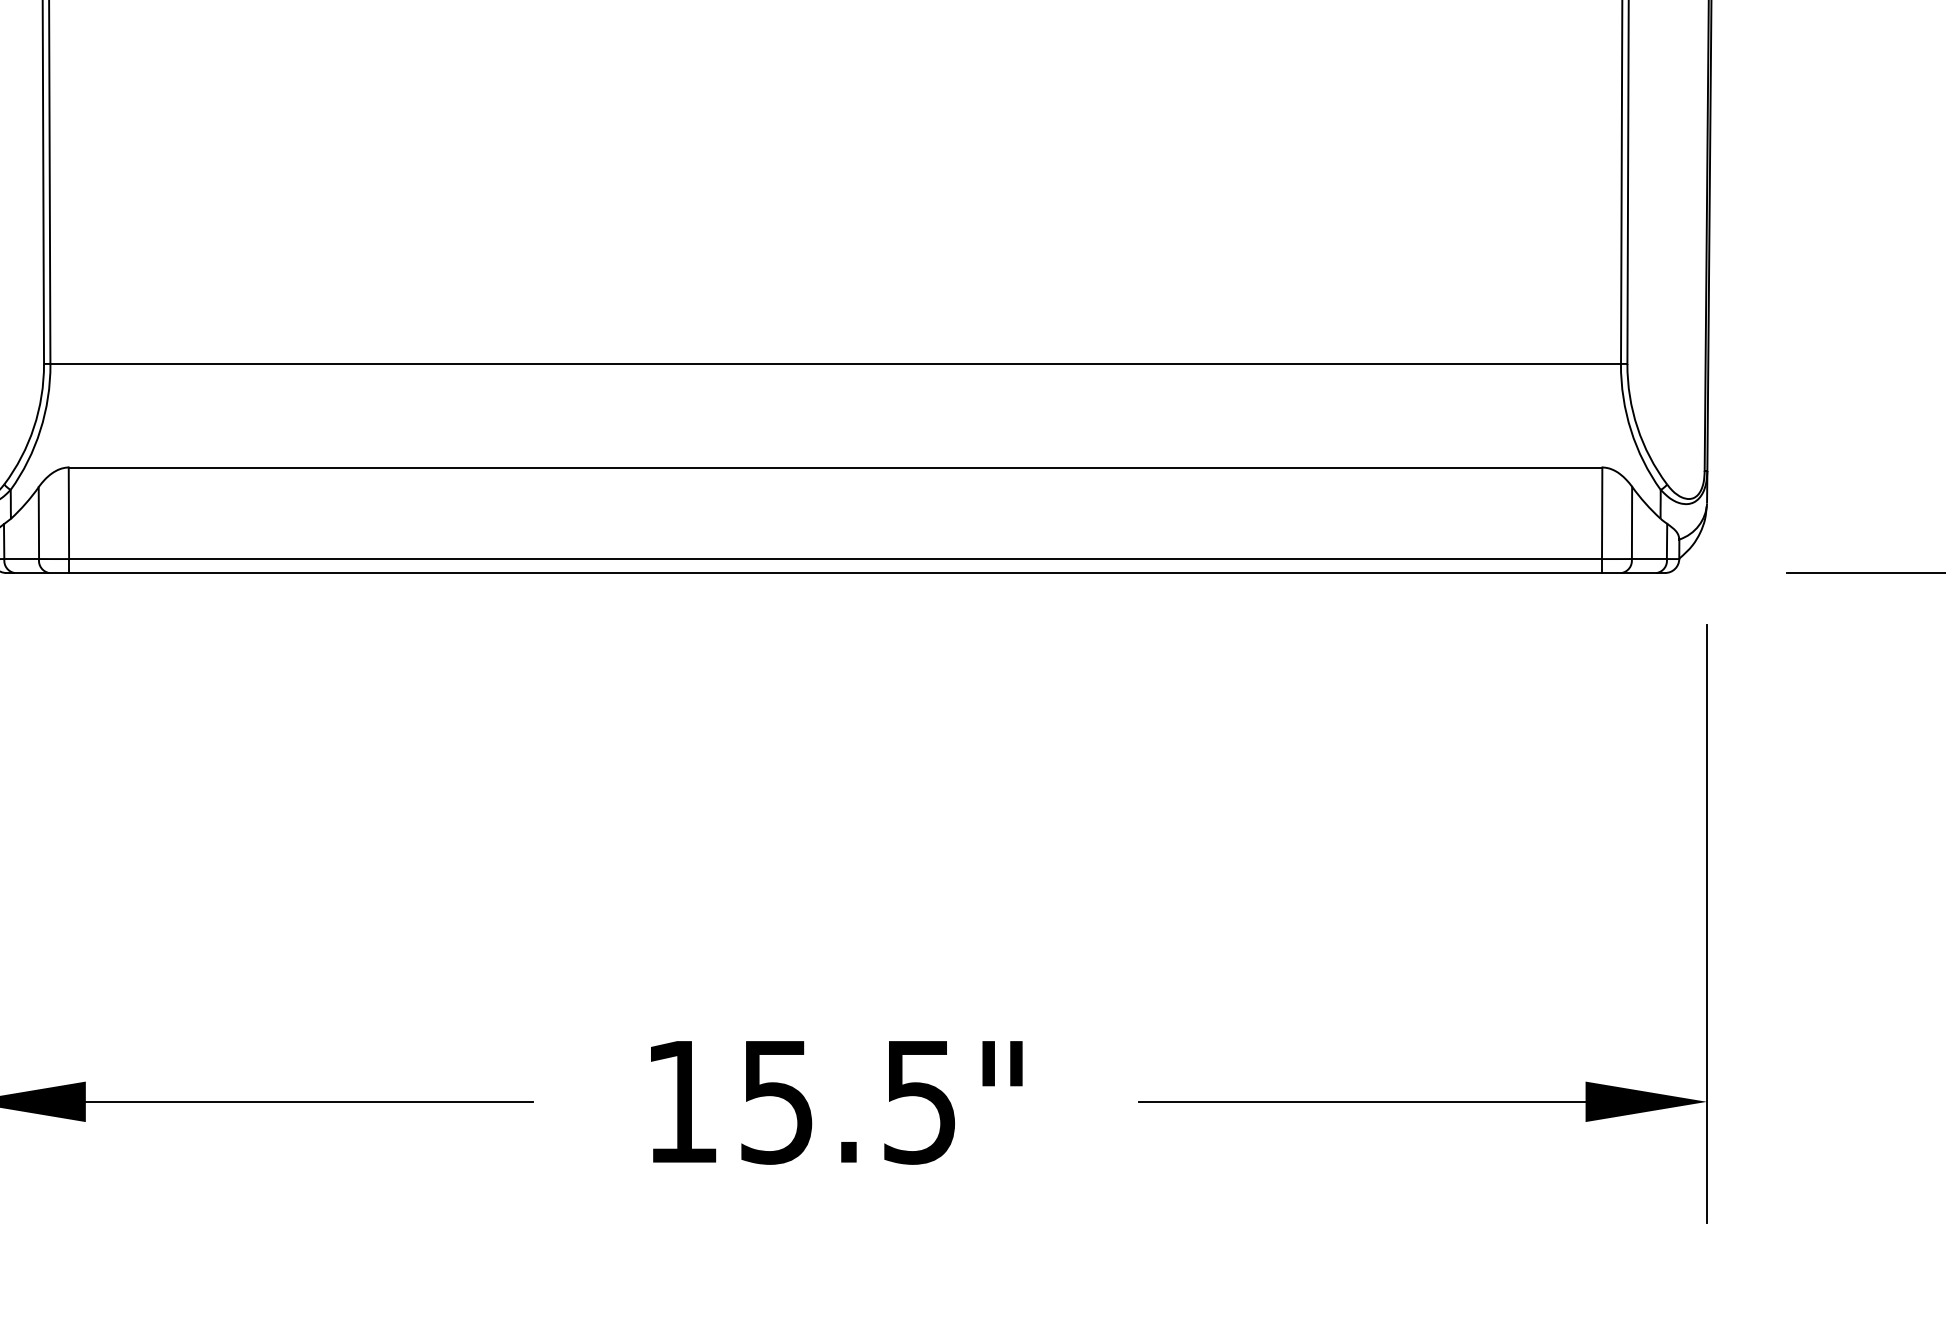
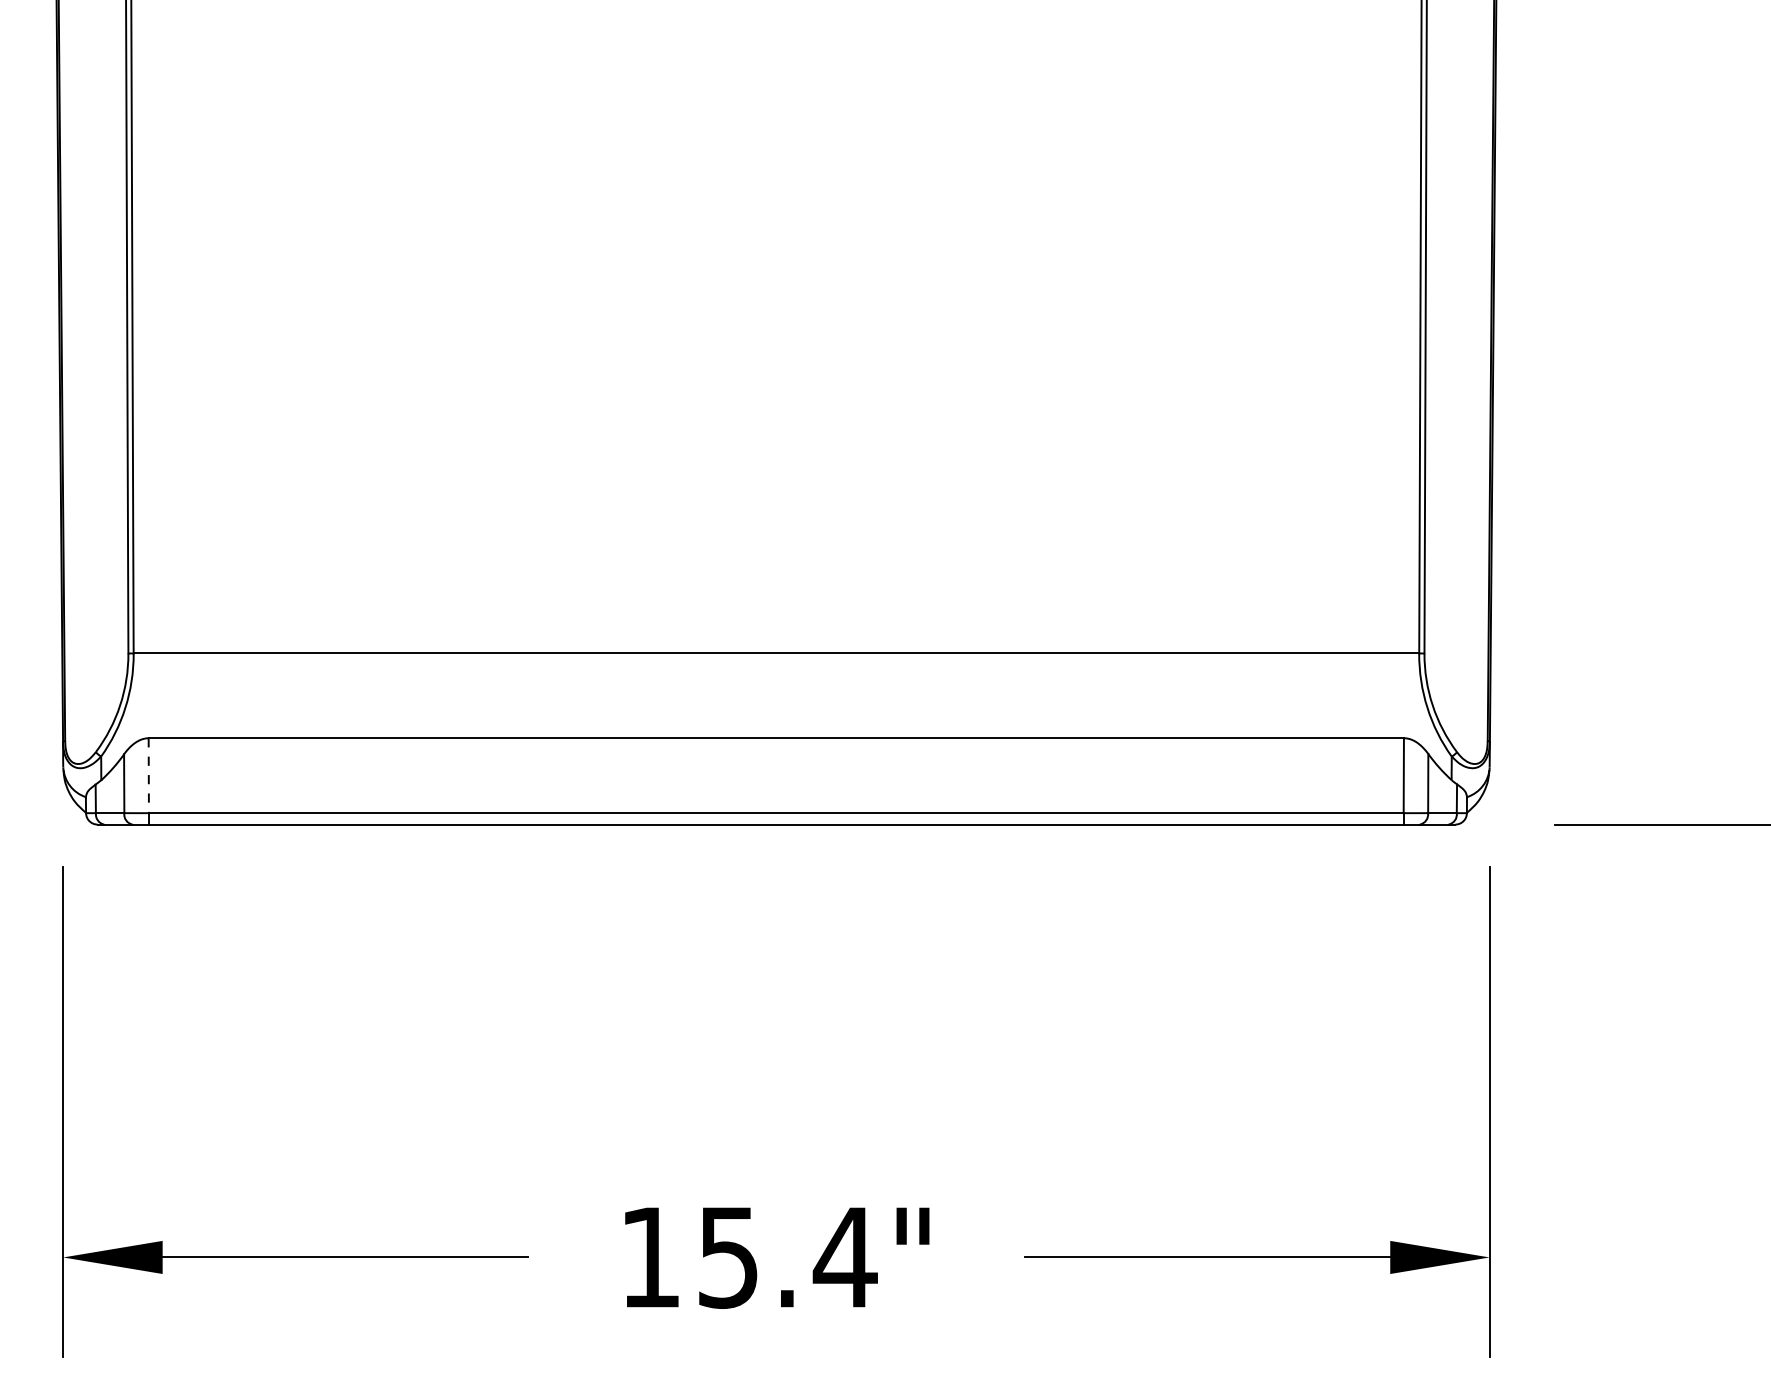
line: (68, 514) -> (148, 776), solid -> dashed
text: (918, 1101) -> (844, 1257), 15.5" -> 15.4"

